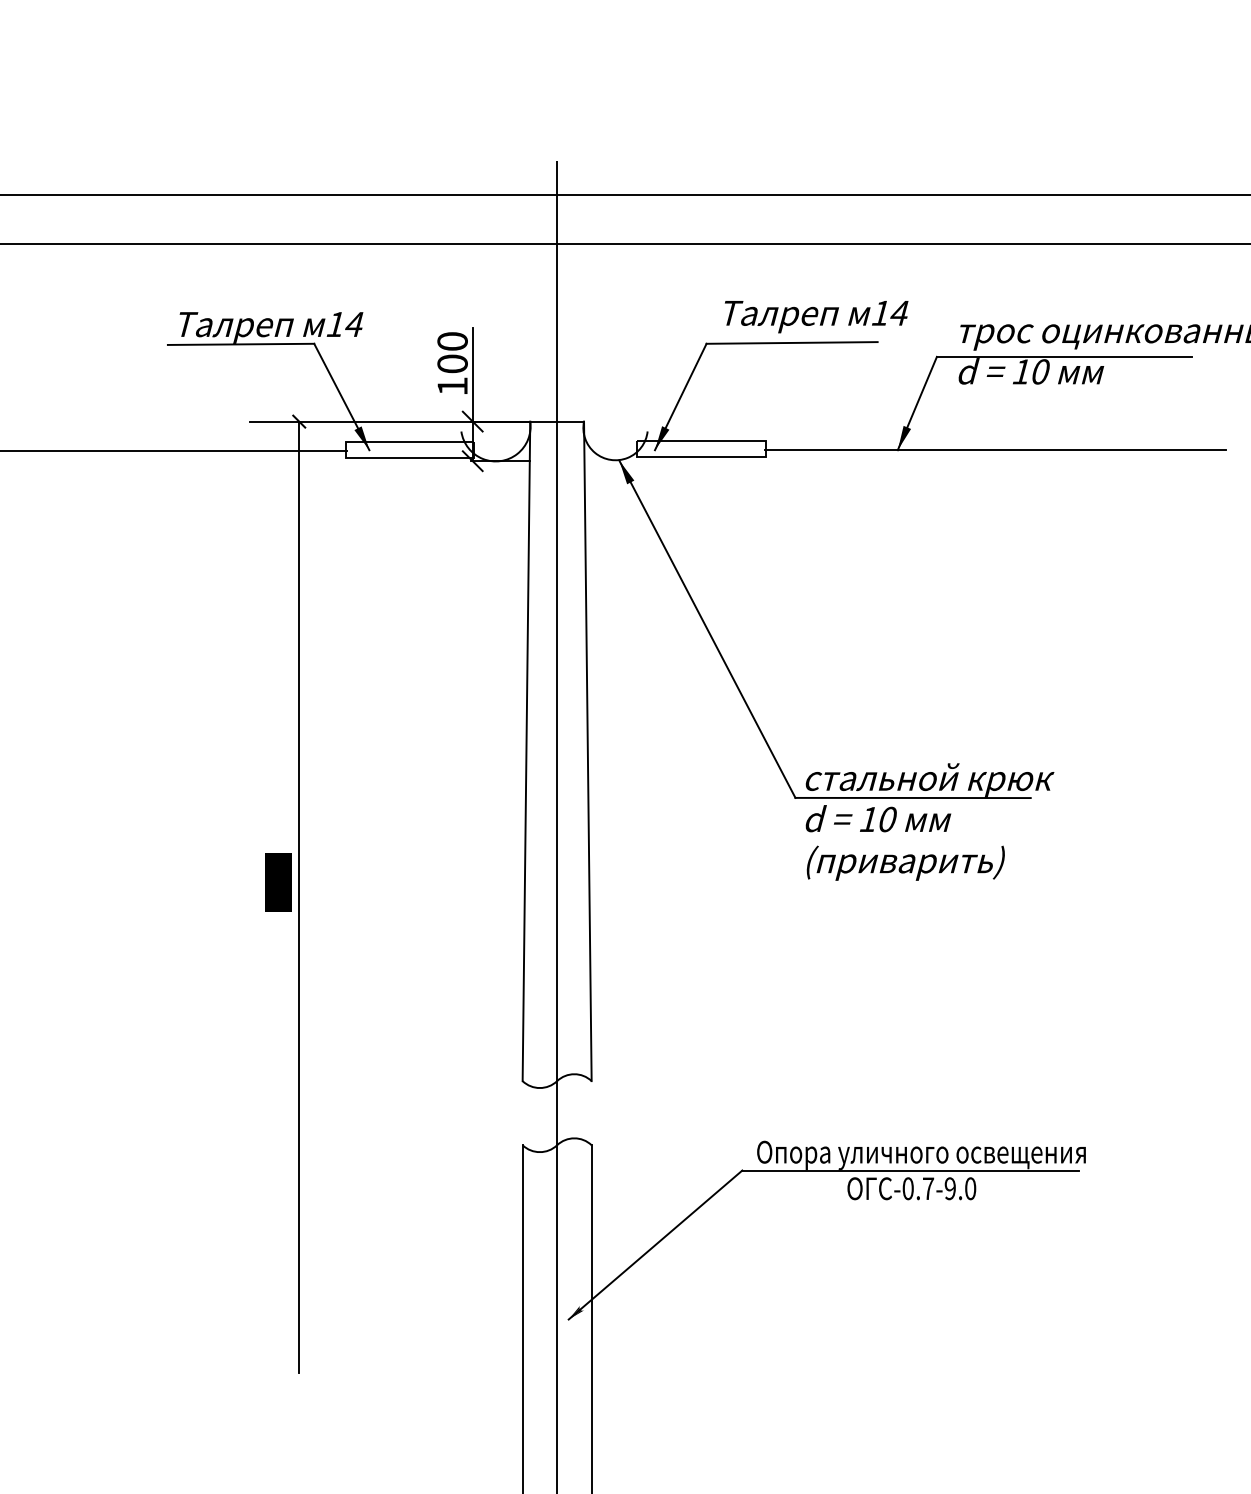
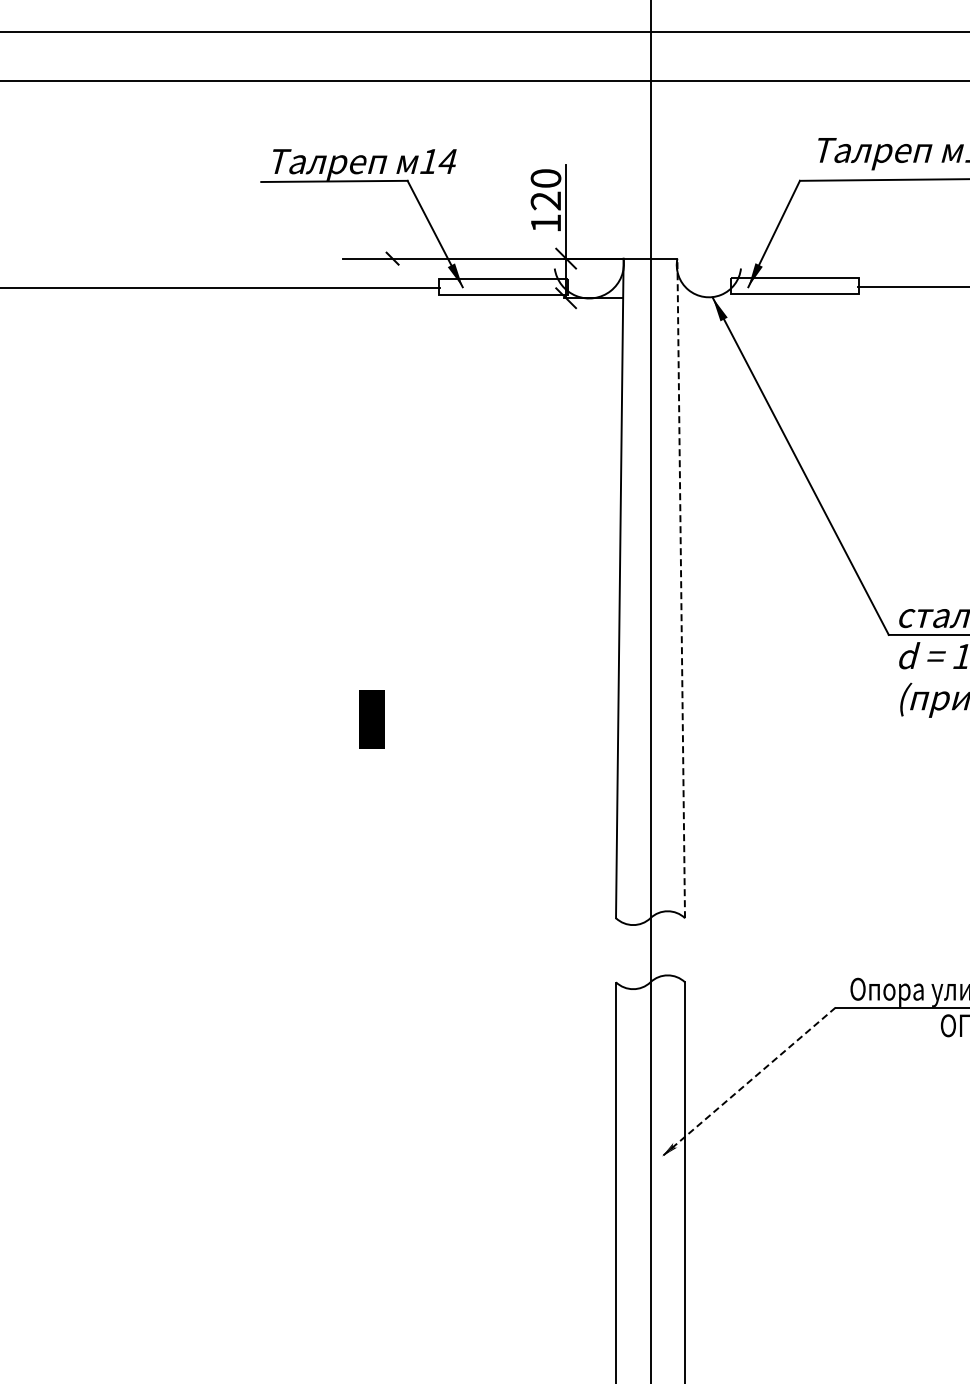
text: (452, 363) -> (545, 200), 100 -> 120
line: (587, 751) -> (680, 588), solid -> dashed
line: (299, 897) -> (392, 734), removed
line: (655, 1245) -> (748, 1082), solid -> dashed

